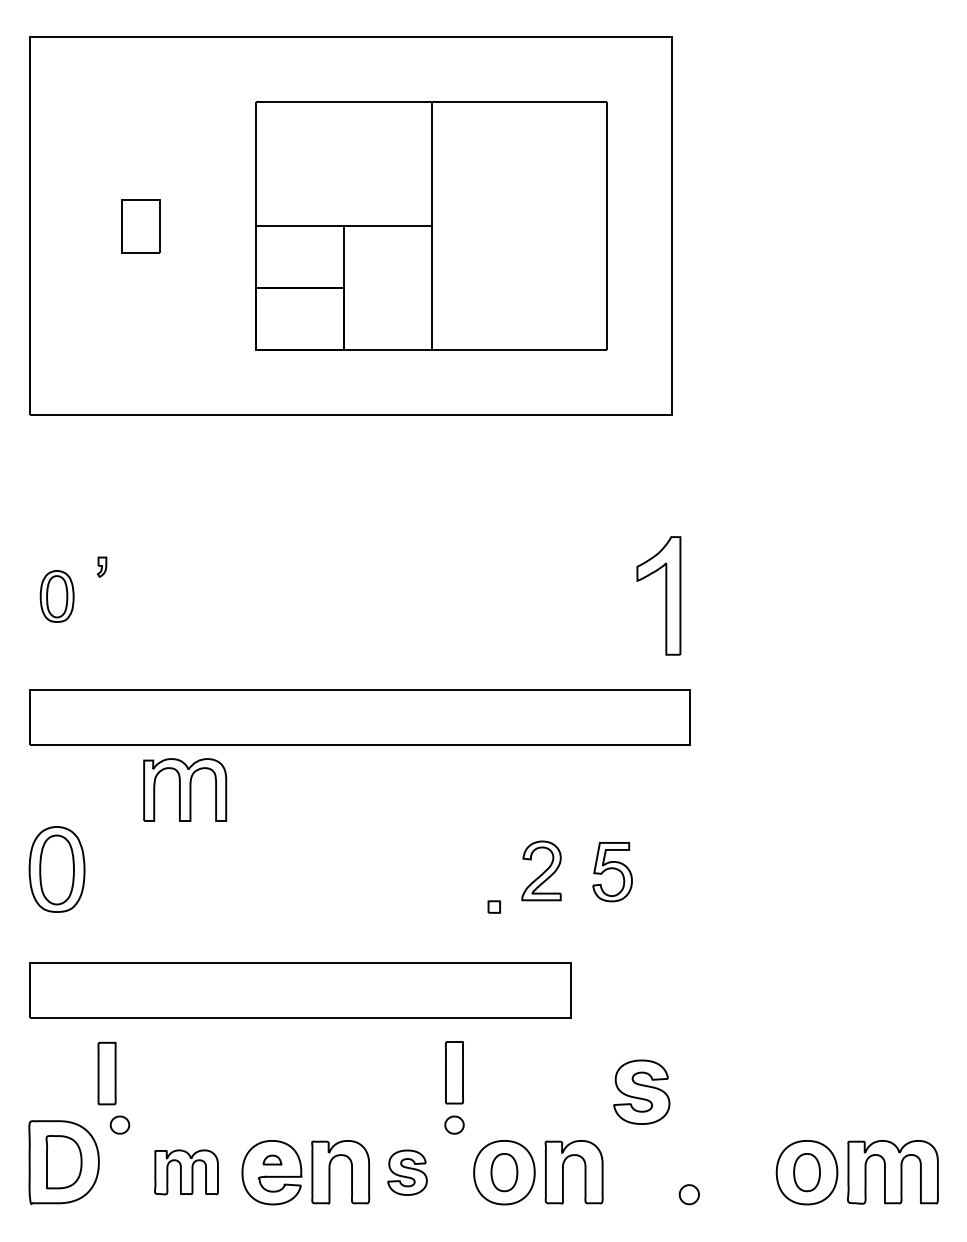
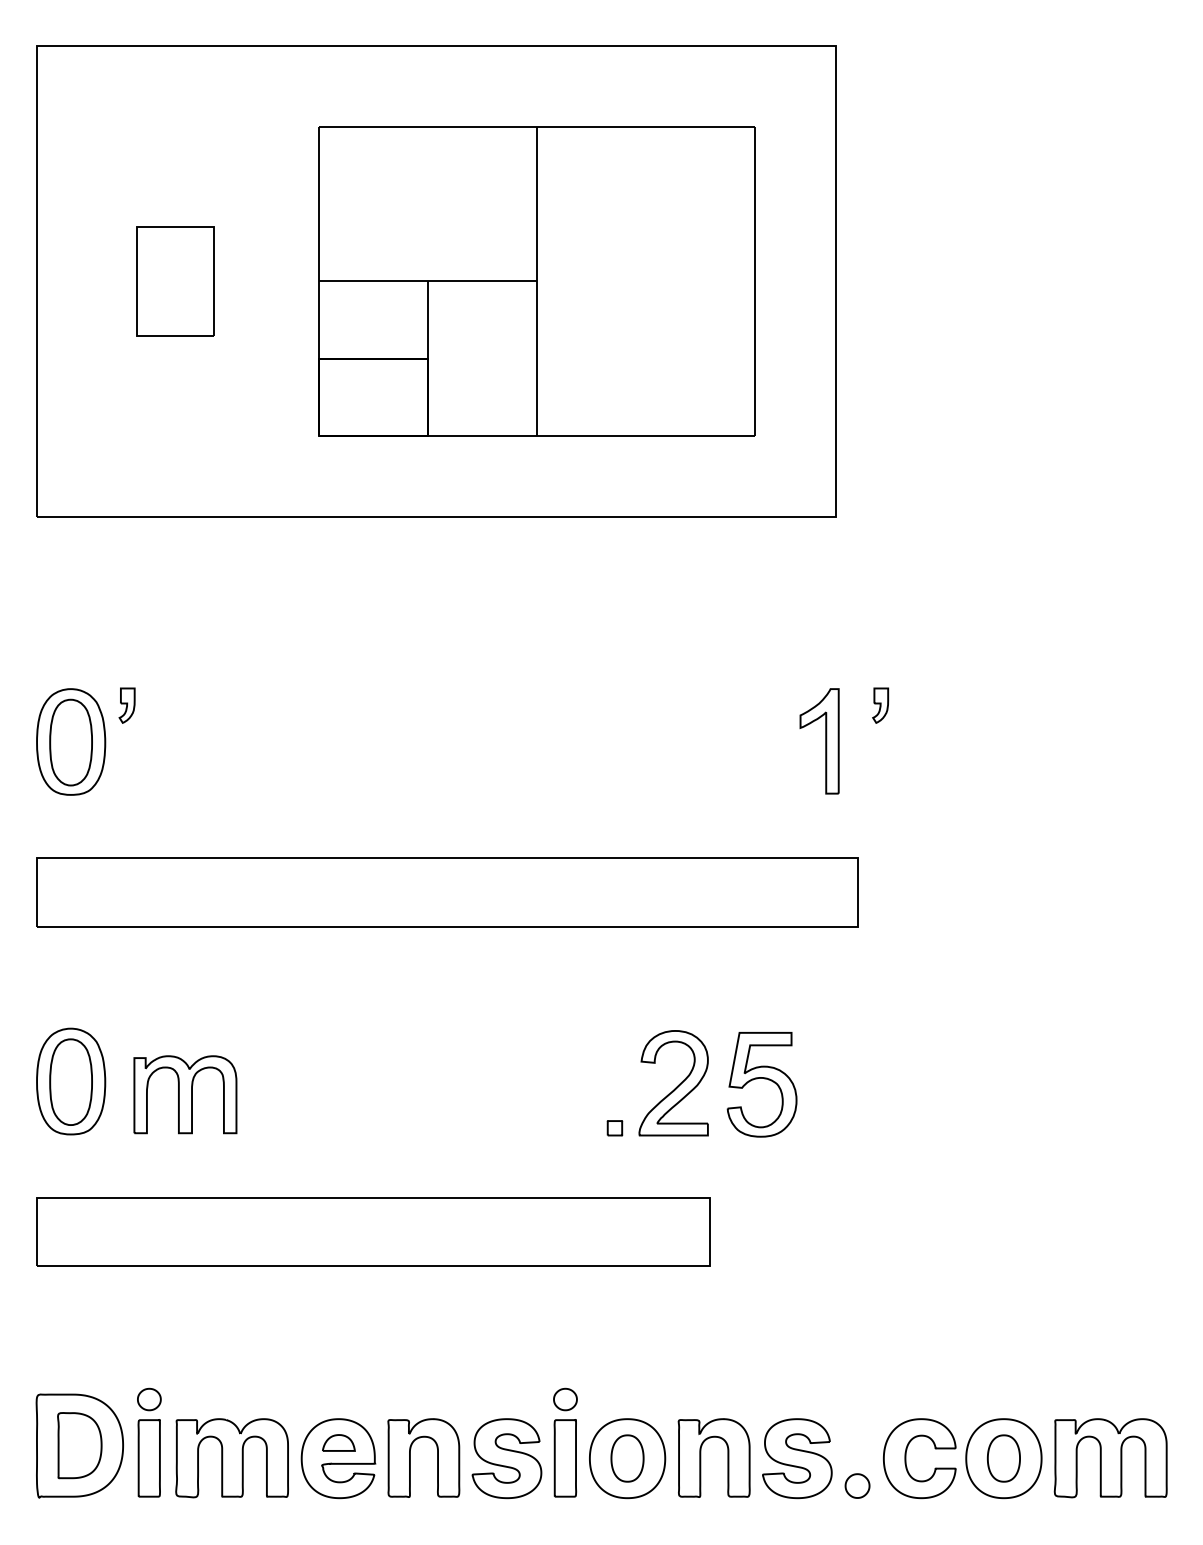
part: (140, 226) -> (175, 281), size x1.67
part: (101, 567) -> (126, 705), size x1.43
part: (707, 567) -> (880, 705), added
part: (57, 596) -> (71, 741), size x1.67
part: (658, 596) -> (819, 741), size x0.71
part: (185, 789) -> (185, 1094), moved
part: (541, 871) -> (673, 1083), size x1.43
part: (612, 871) -> (761, 1084), size x1.43
part: (454, 1072) -> (565, 1458), moved
part: (106, 1073) -> (148, 1458), moved
part: (641, 1092) -> (797, 1458), moved
part: (272, 1159) -> (338, 1442), size x1.43
part: (186, 1172) -> (231, 1458), size x1.43
part: (407, 1172) -> (506, 1458), size x1.43
part: (728, 1172) -> (906, 1458), added

